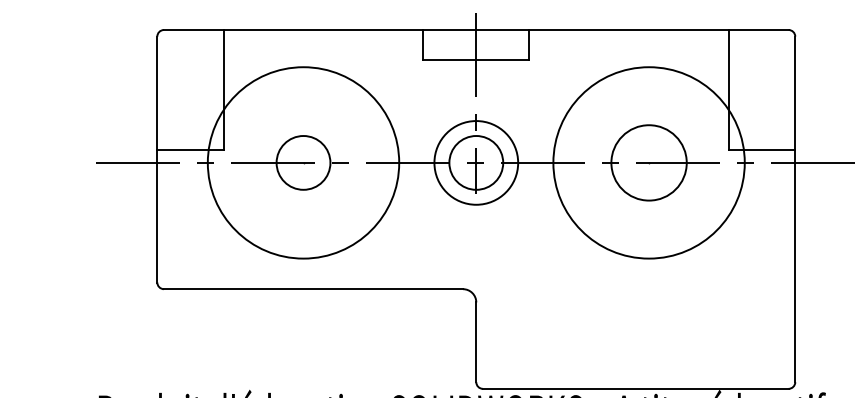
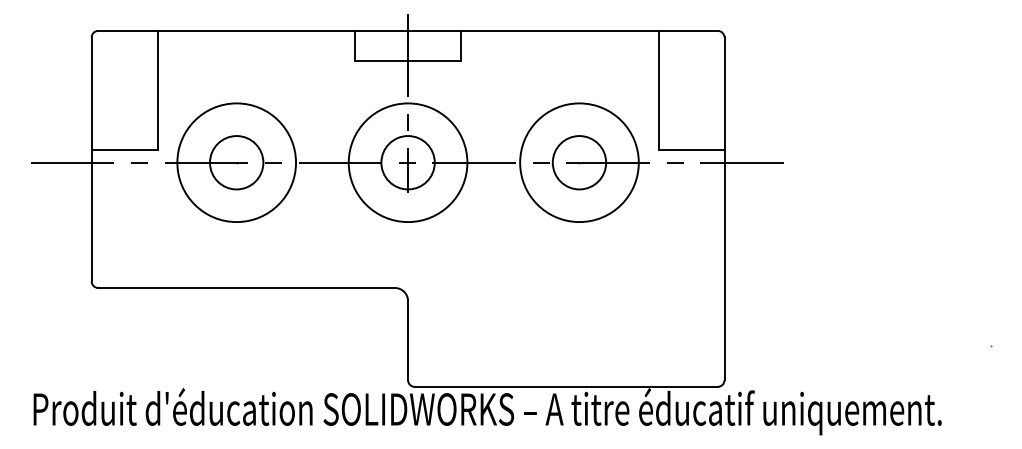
circle: (303, 162) -> (236, 162), size x0.62
circle: (475, 162) -> (407, 162), size x1.43
circle: (649, 162) -> (579, 162), size x0.62
circle: (649, 162) -> (579, 162), size x0.71

